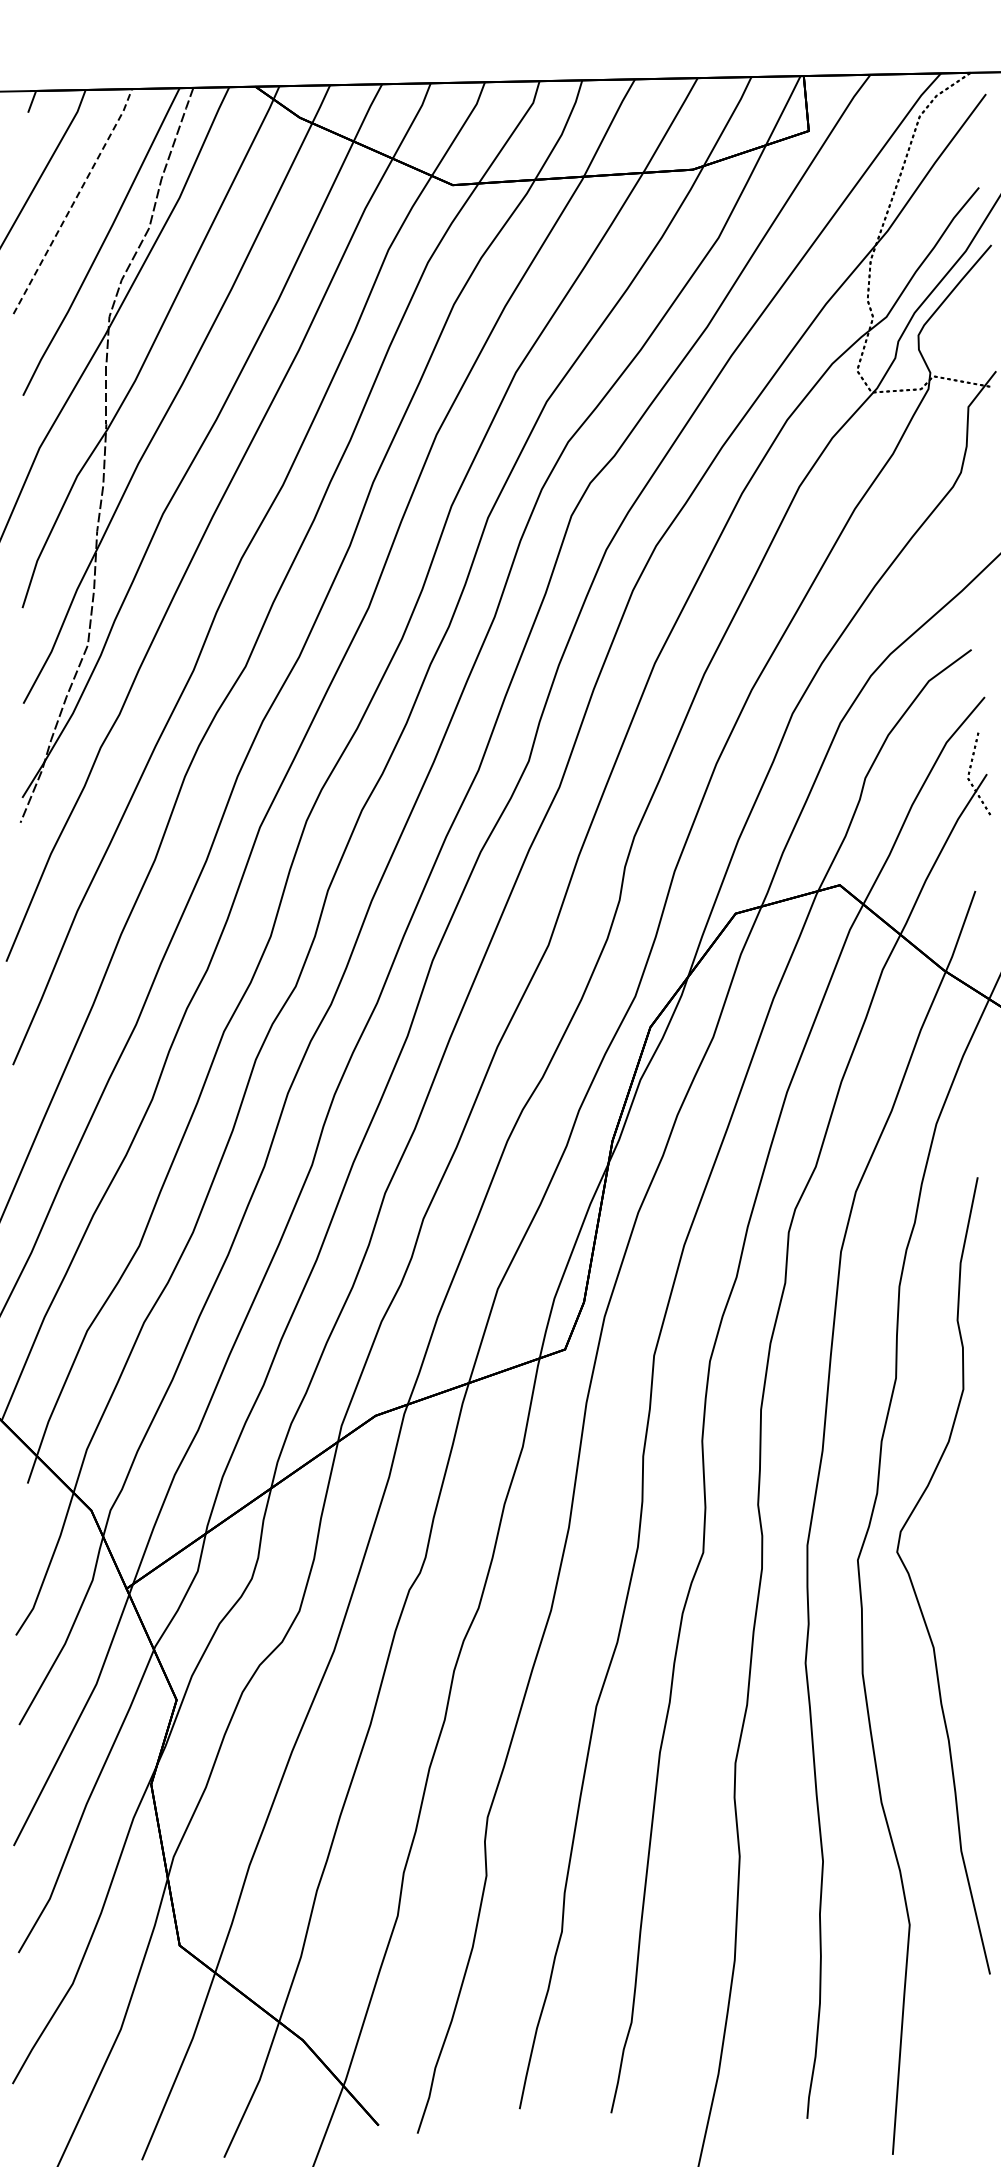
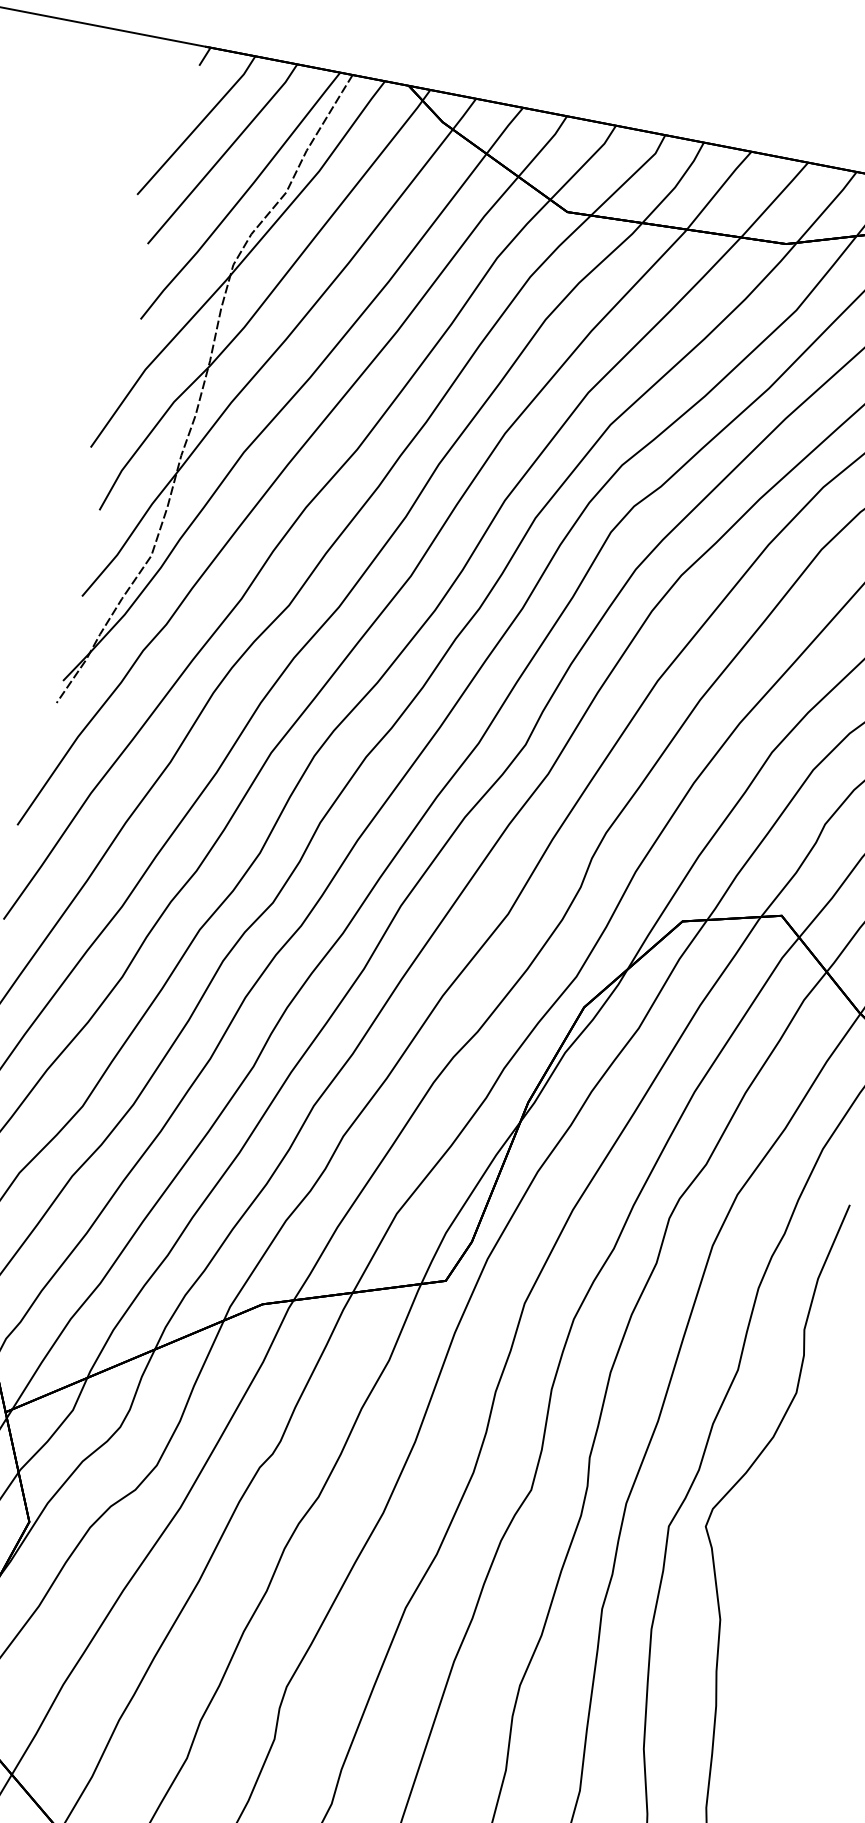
line: (74, 201) -> (224, 154), dashed -> solid

